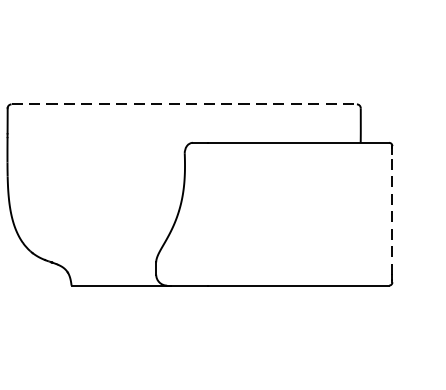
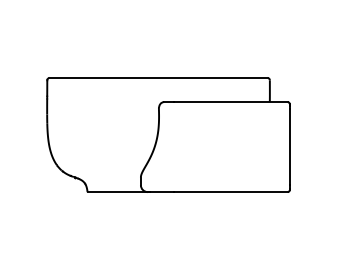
line: (184, 103) -> (158, 77), dashed -> solid
line: (391, 213) -> (289, 146), dashed -> solid

